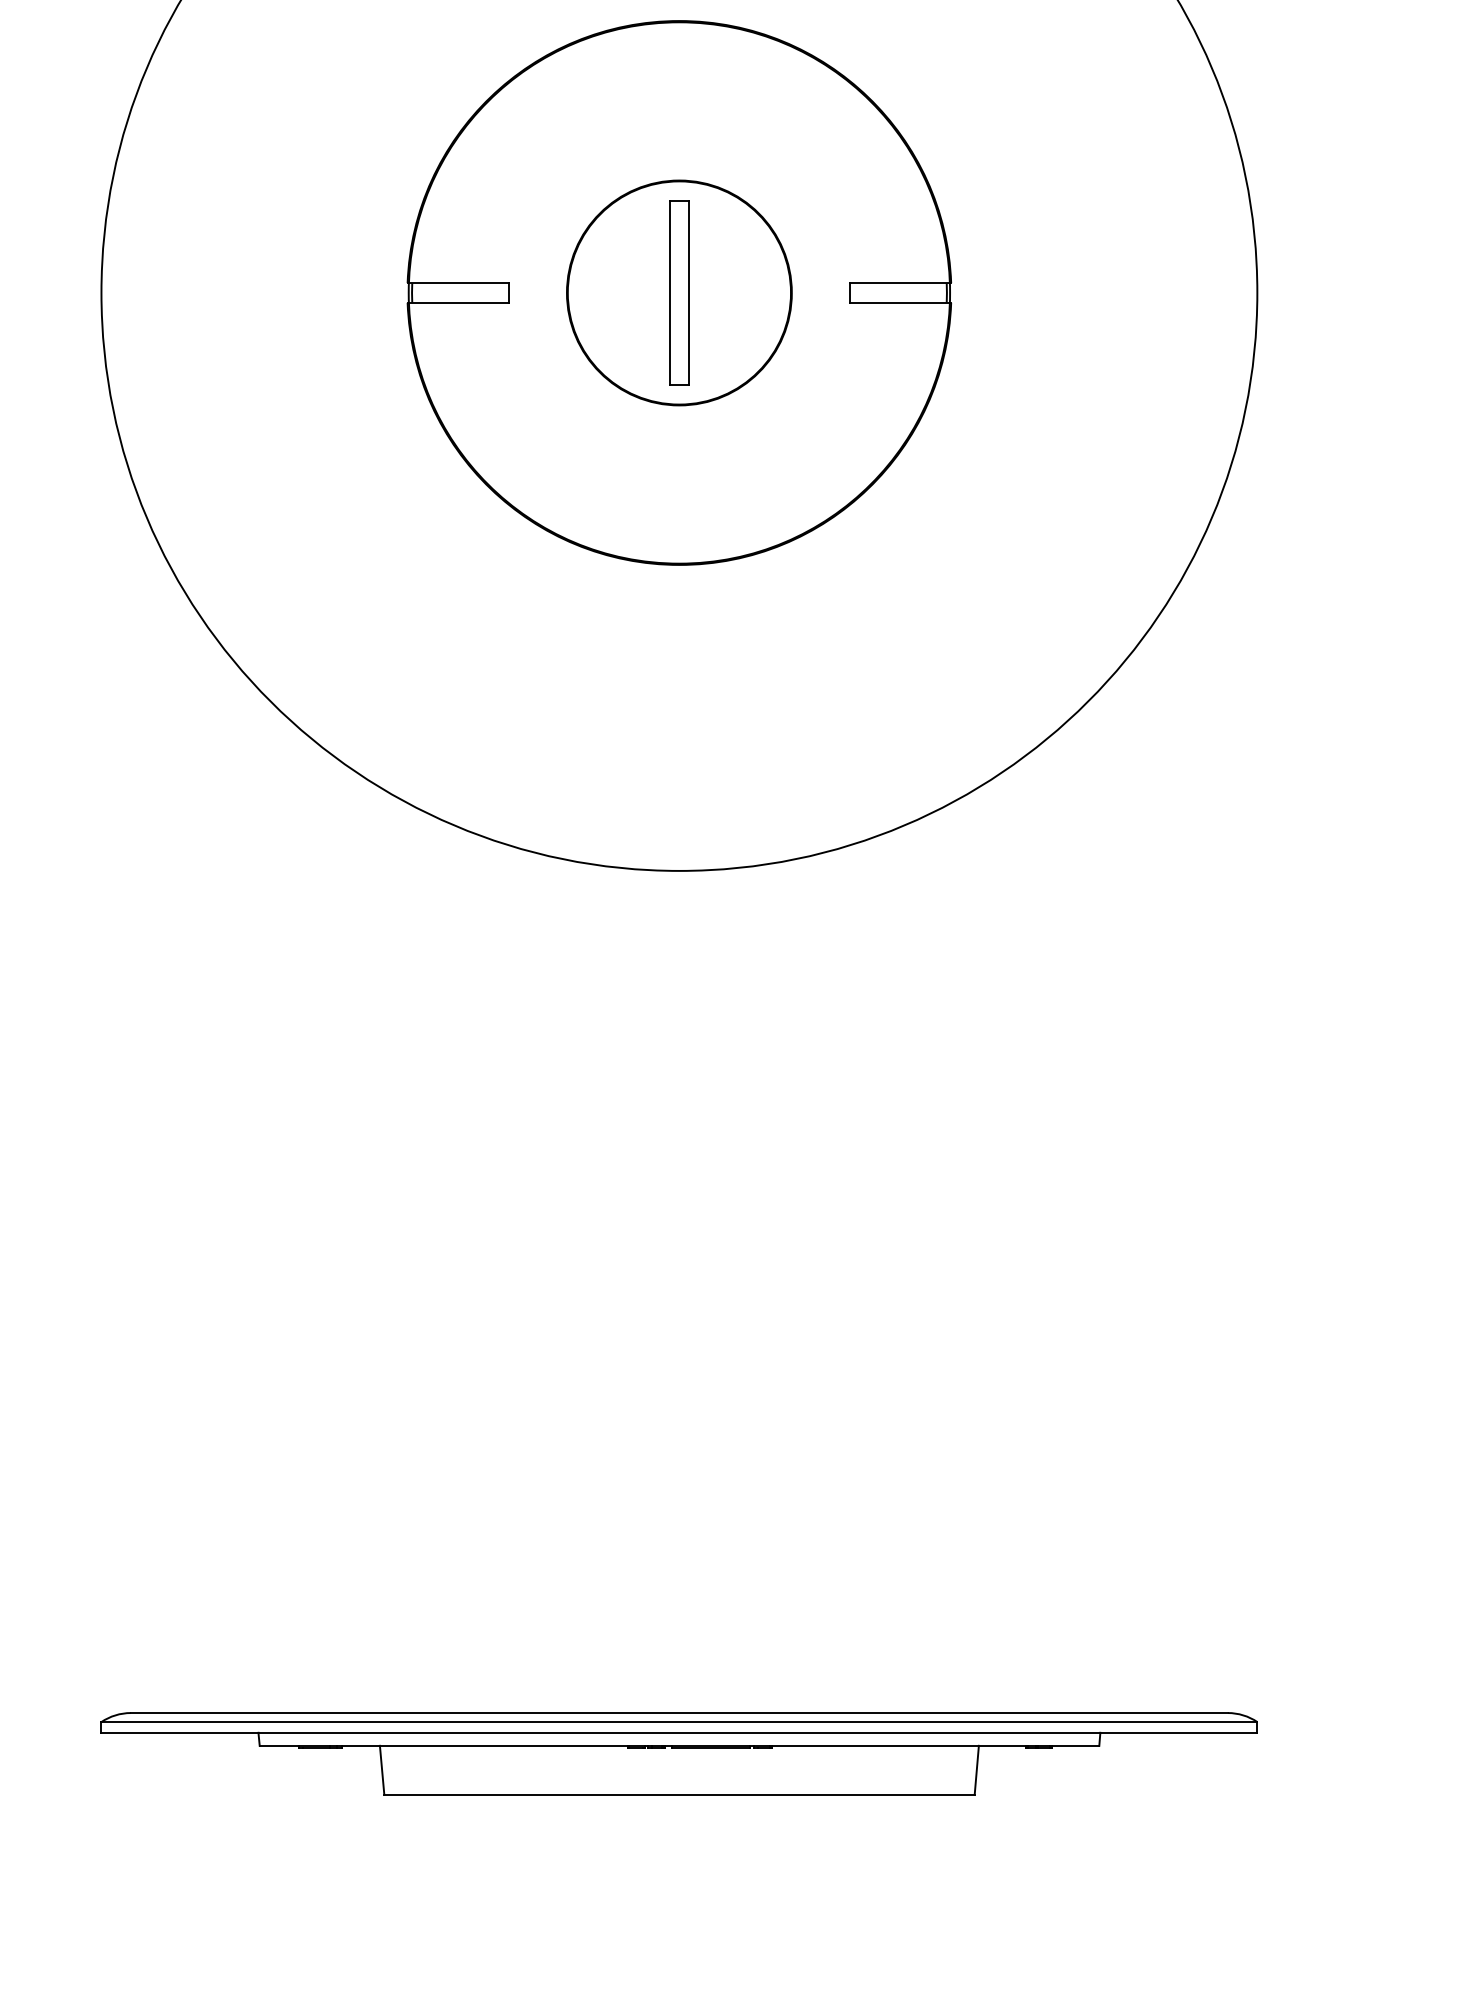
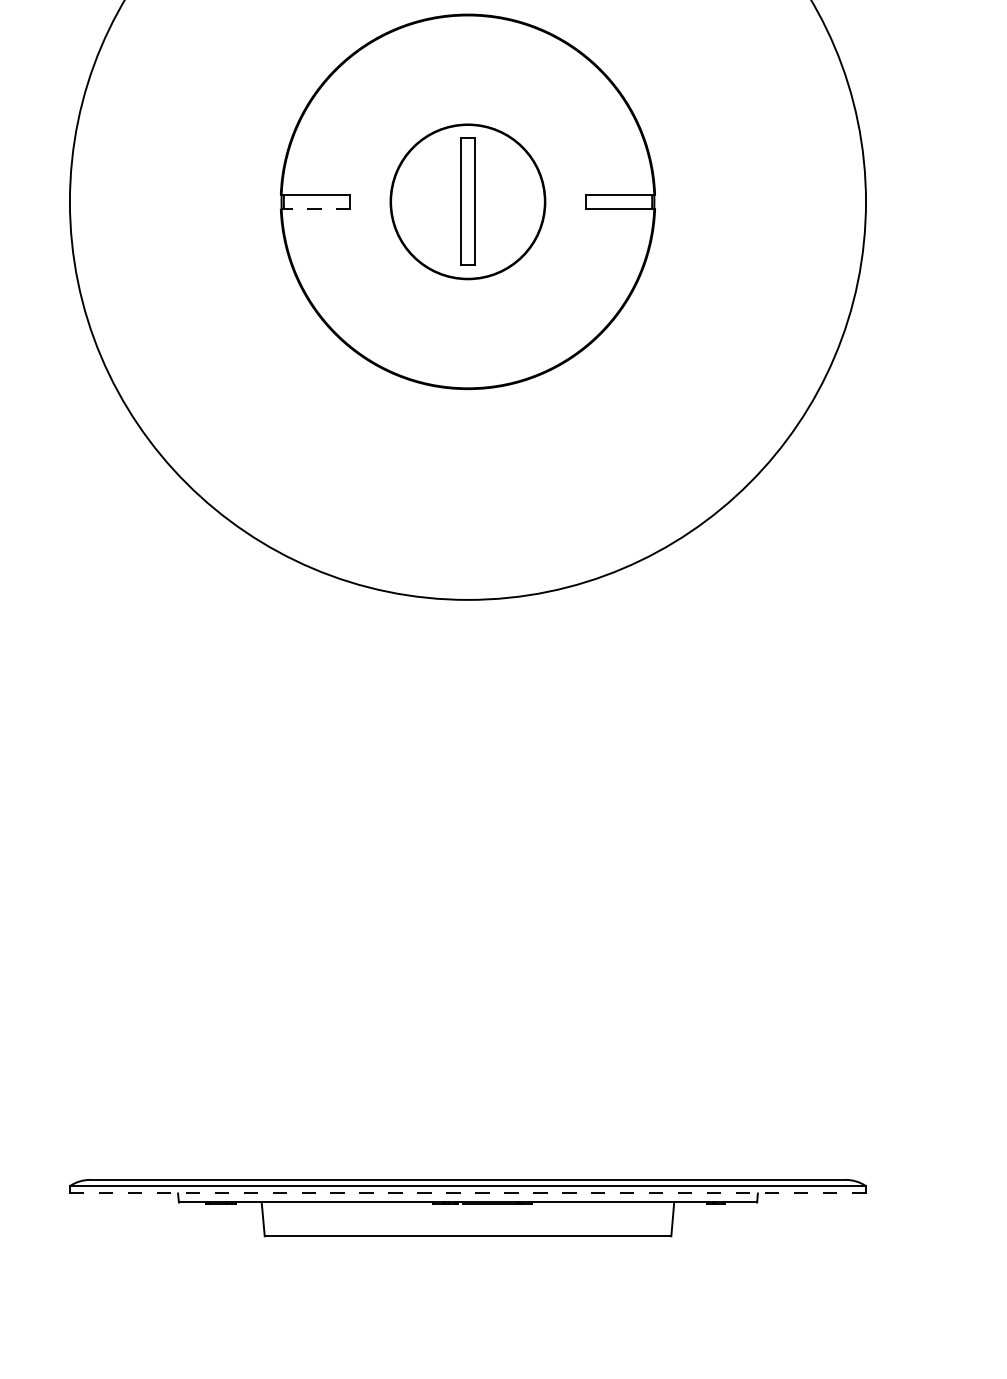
line: (458, 302) -> (315, 208), solid -> dashed
line: (680, 1732) -> (468, 1193), solid -> dashed

